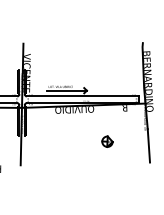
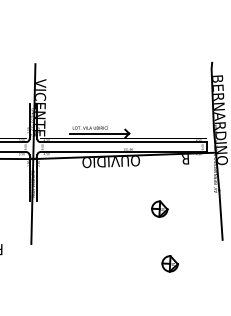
part: (114, 178) -> (170, 263), added

